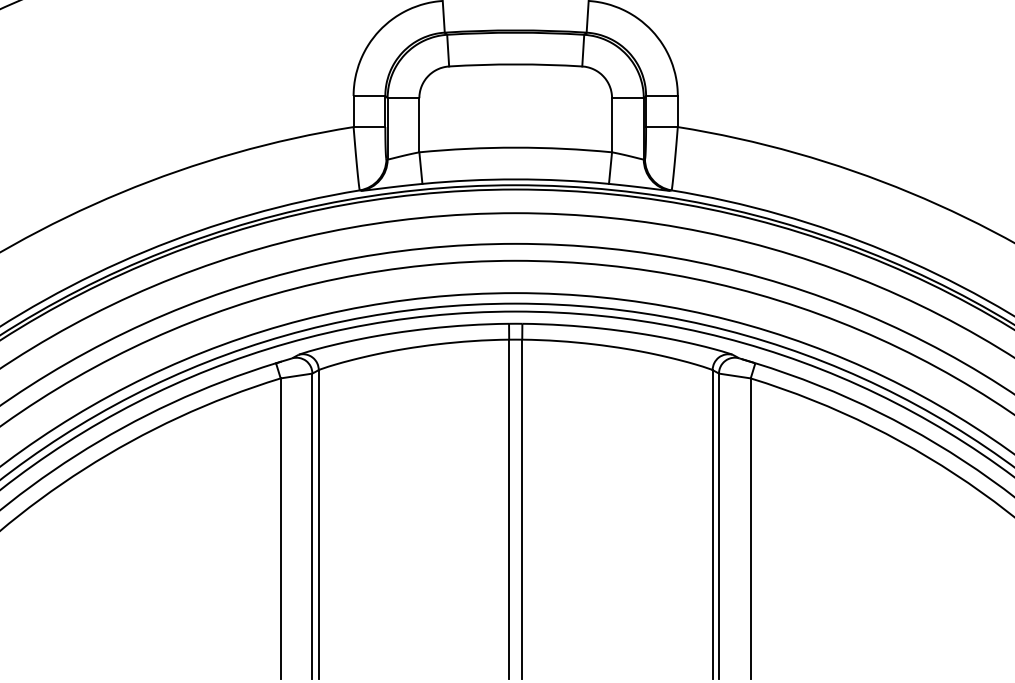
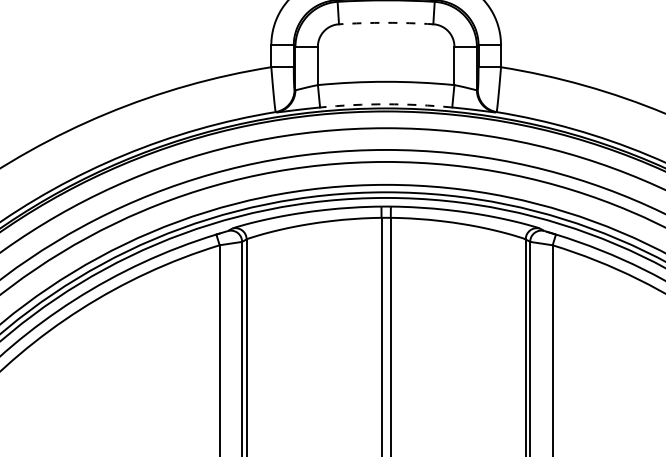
arc: (515, 64) -> (386, 22), solid -> dashed
arc: (515, 179) -> (386, 104), solid -> dashed

